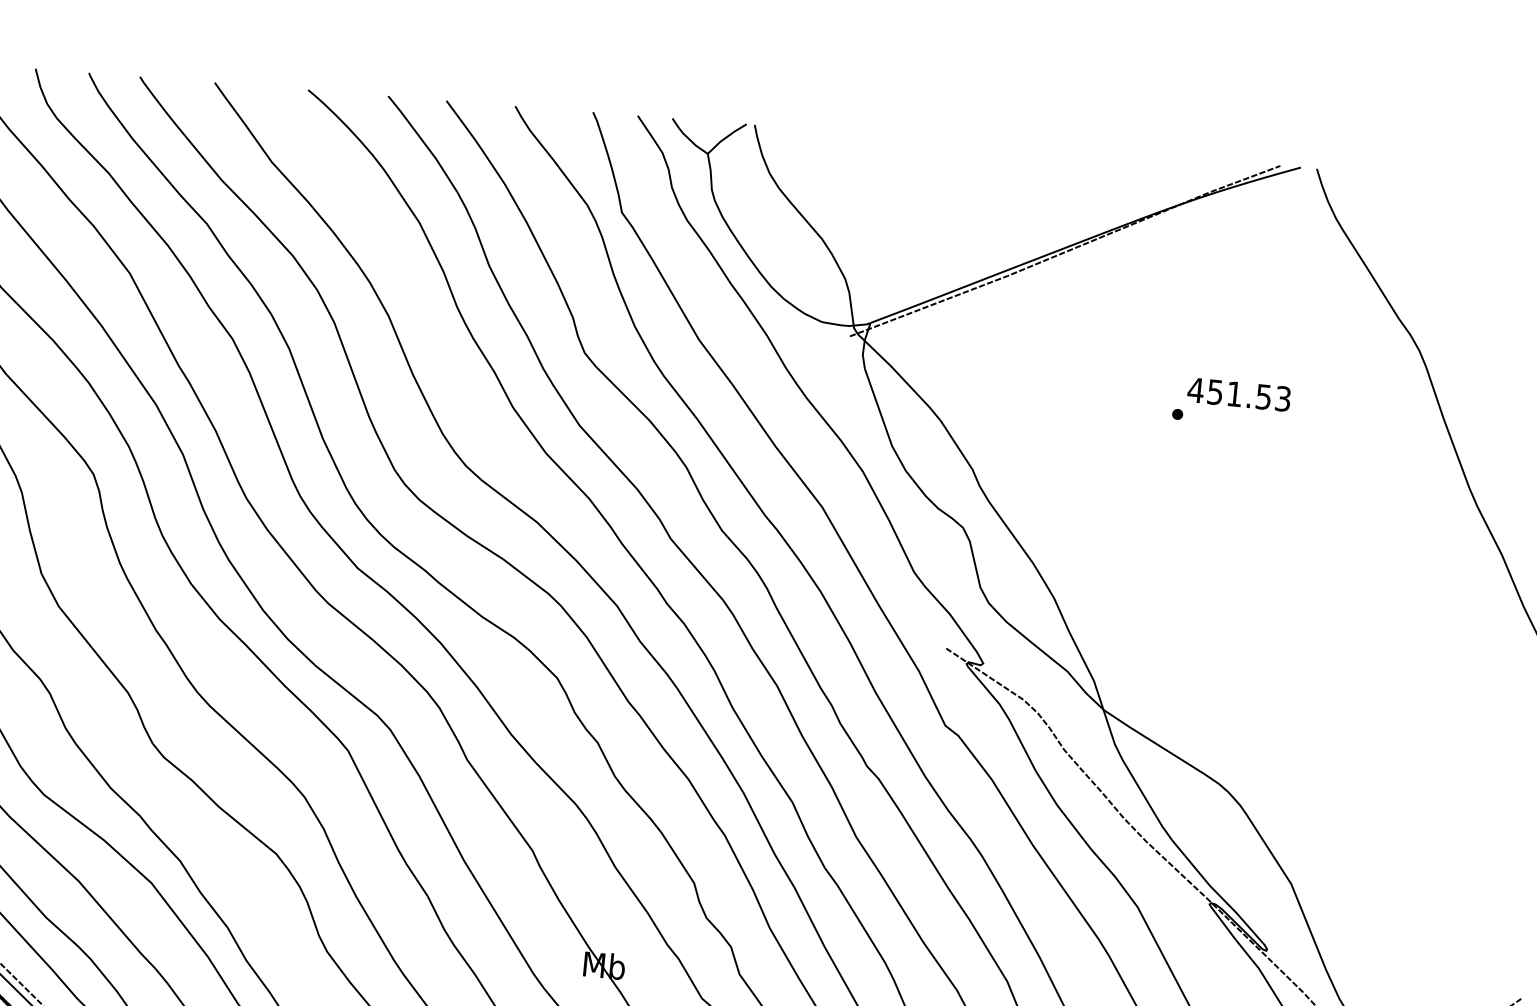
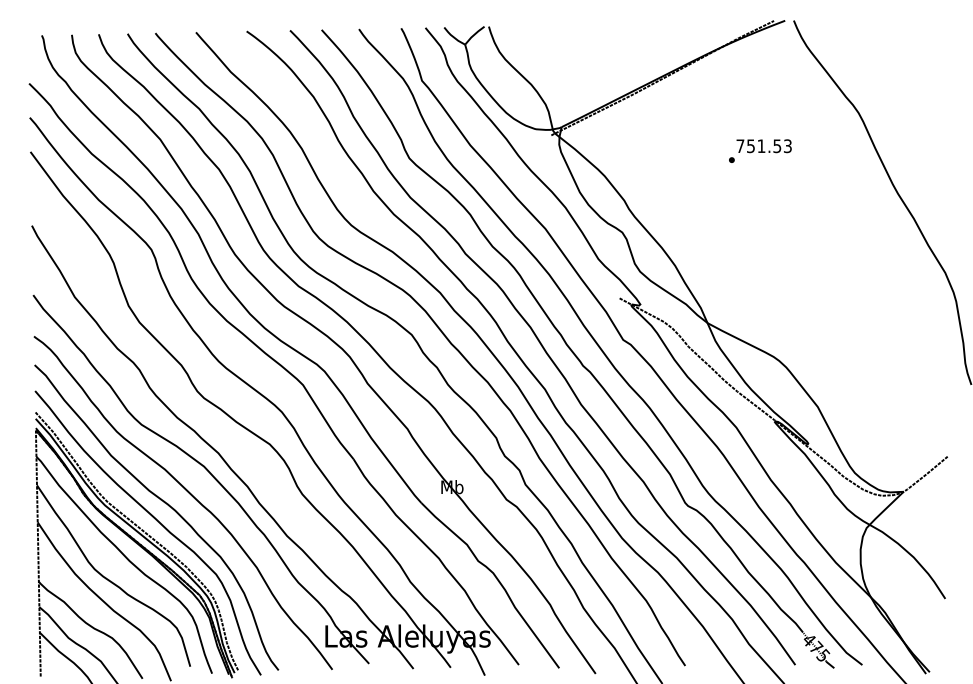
text: (1196, 389) -> (740, 145), 451.53 -> 751.53

